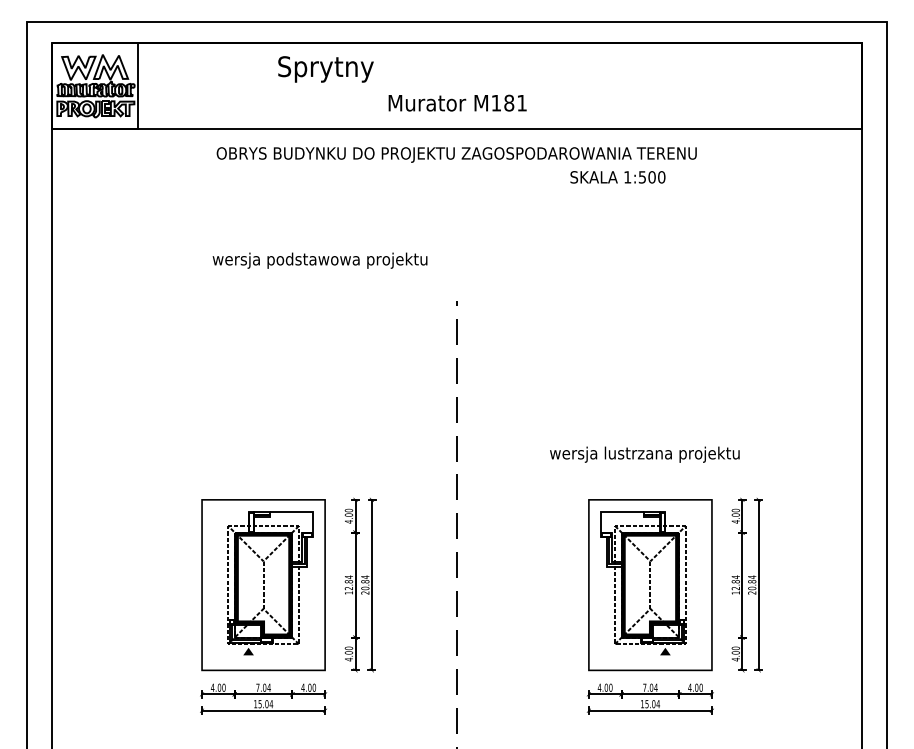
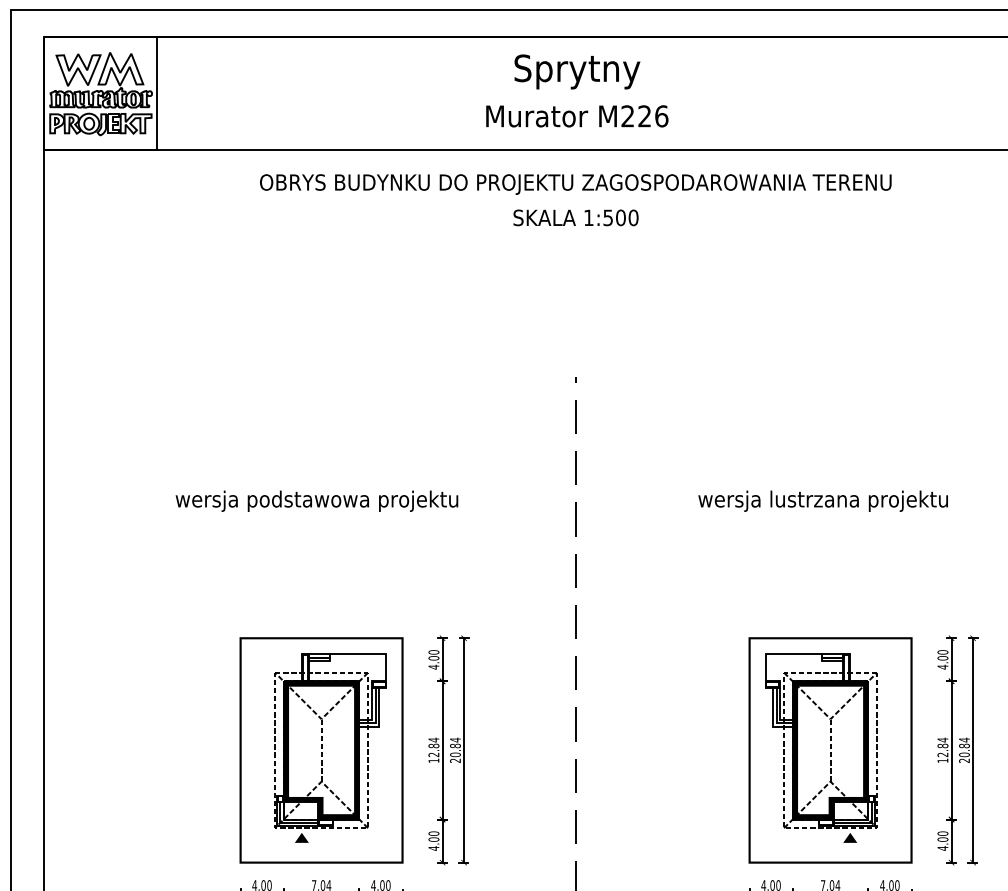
text: (325, 69) -> (576, 72), moved
text: (509, 102) -> (645, 115), M181 -> M226
text: (617, 177) -> (575, 218), moved
text: (319, 260) -> (316, 500), moved
text: (644, 454) -> (822, 500), moved

